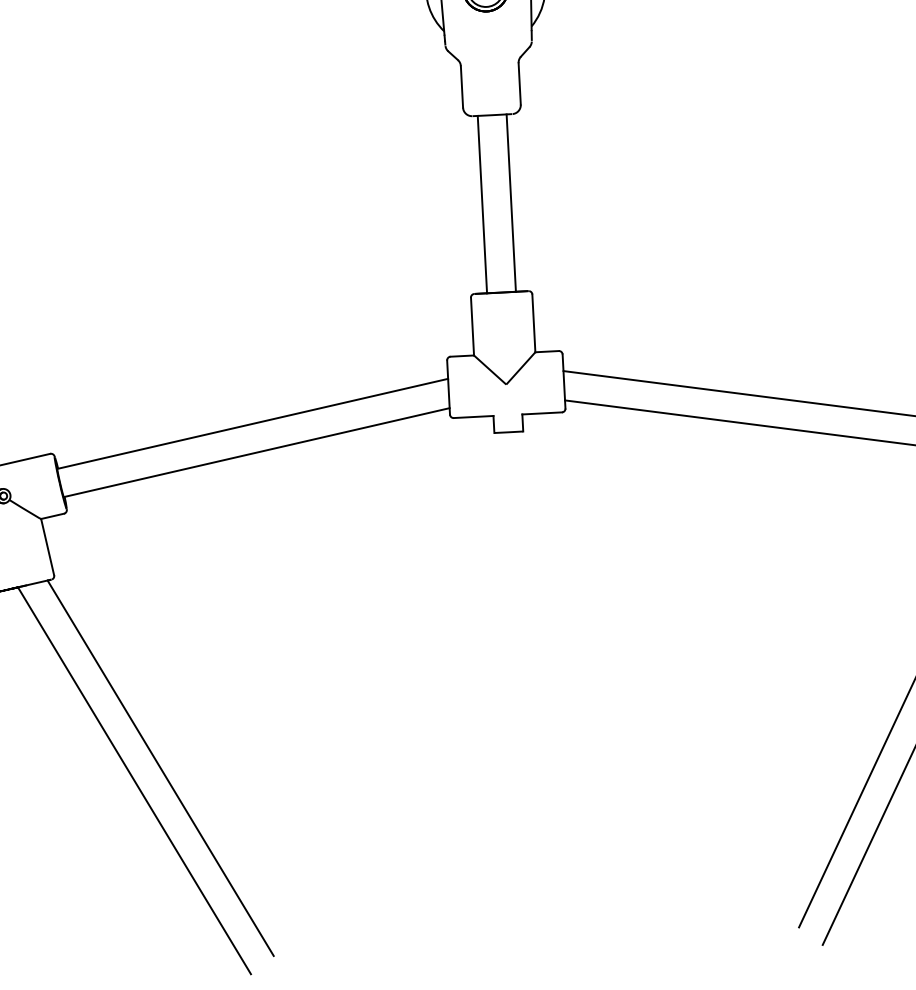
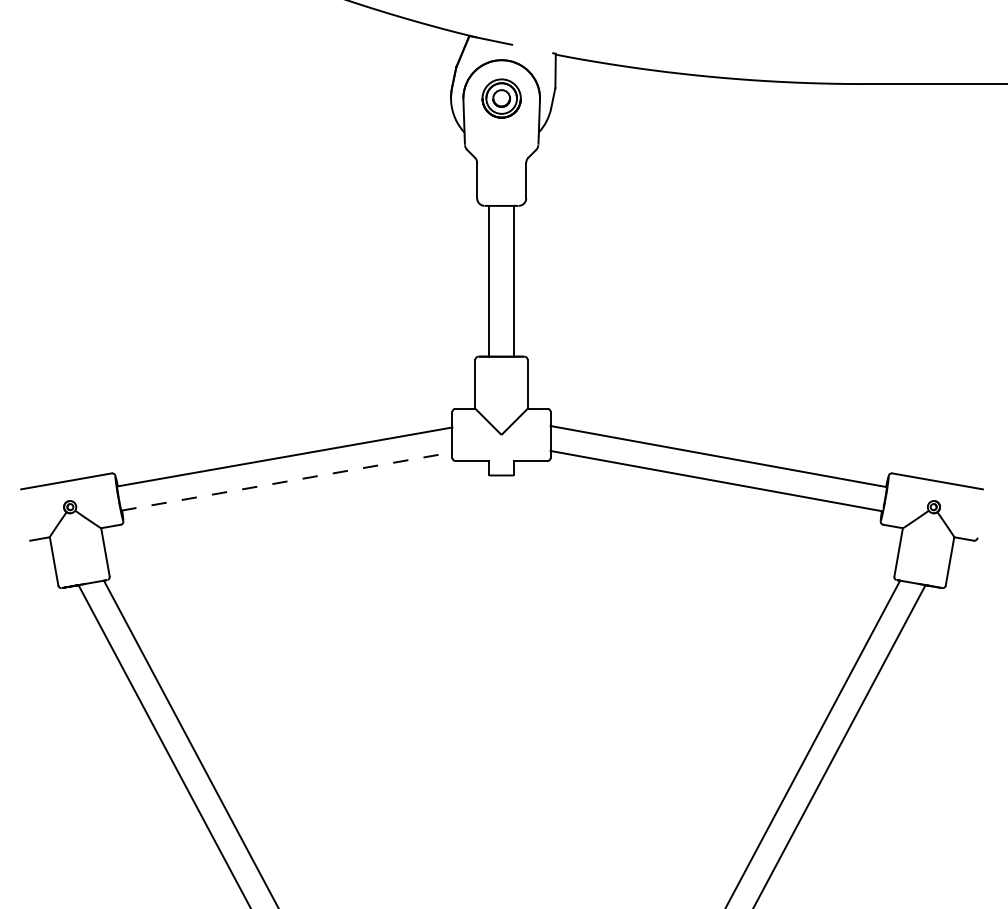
line: (257, 452) -> (287, 481), solid -> dashed

